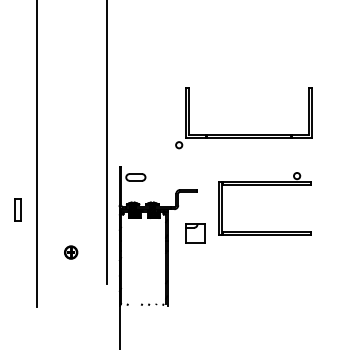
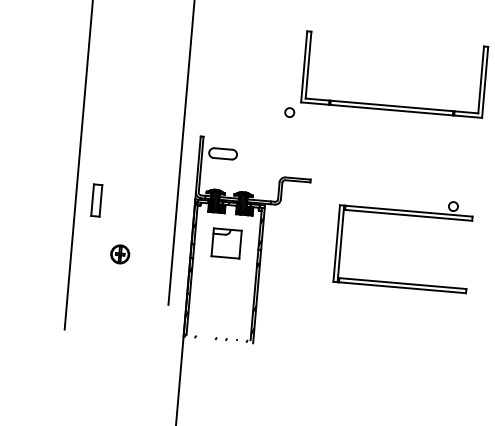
part: (264, 185) -> (405, 216), moved
part: (17, 209) -> (96, 199), moved
part: (195, 233) -> (226, 243), moved

